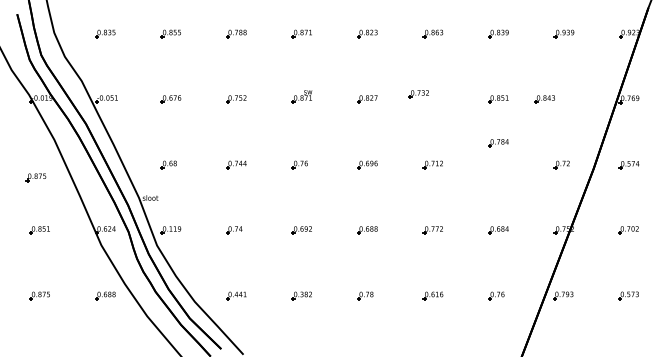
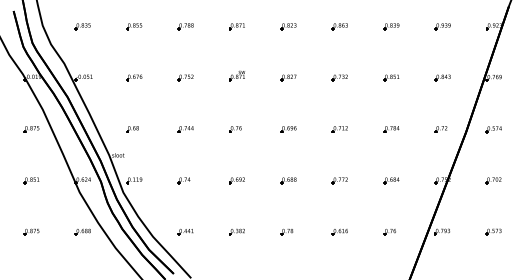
part: (418, 93) -> (339, 77), moved
part: (544, 98) -> (442, 77), moved
part: (498, 143) -> (391, 129), moved
part: (36, 177) -> (31, 129), moved

